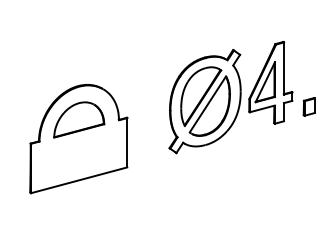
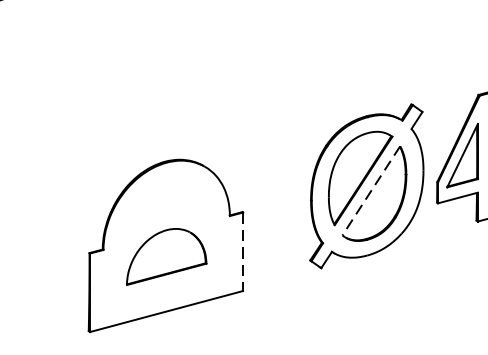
line: (207, 104) -> (370, 190), solid -> dashed
part: (79, 119) -> (167, 256), moved
line: (127, 142) -> (243, 251), solid -> dashed

